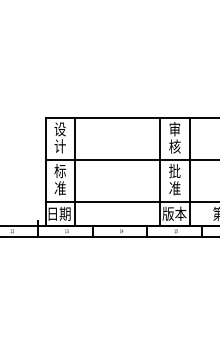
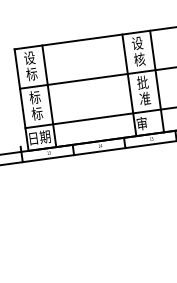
text: (174, 129) -> (137, 43), 审 -> 设
text: (59, 146) -> (31, 74), 计 -> 标
text: (59, 188) -> (36, 113), 准 -> 标
text: (174, 213) -> (147, 122), 版本 -> 审

